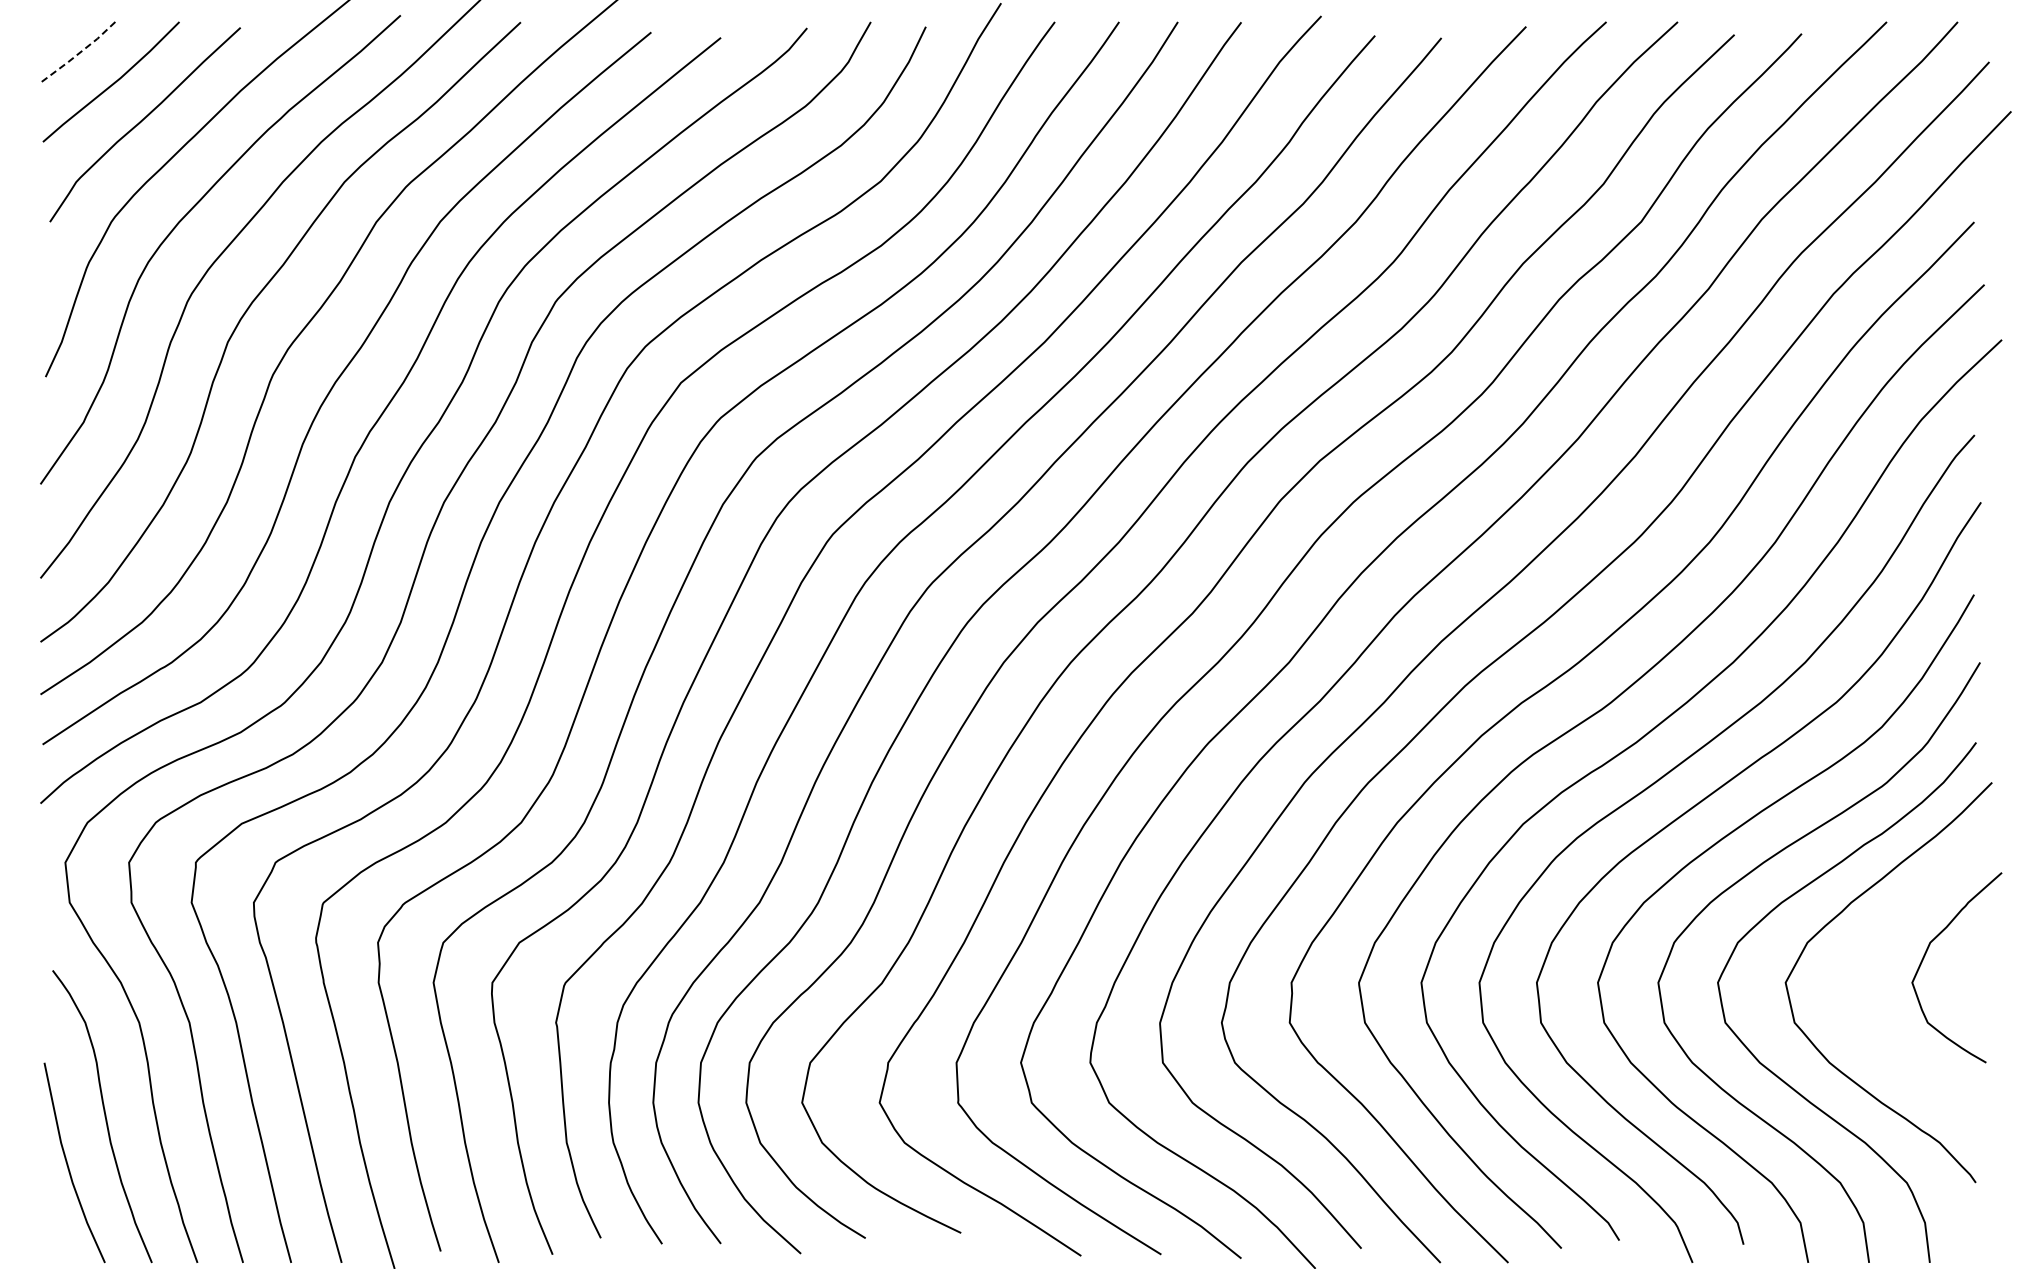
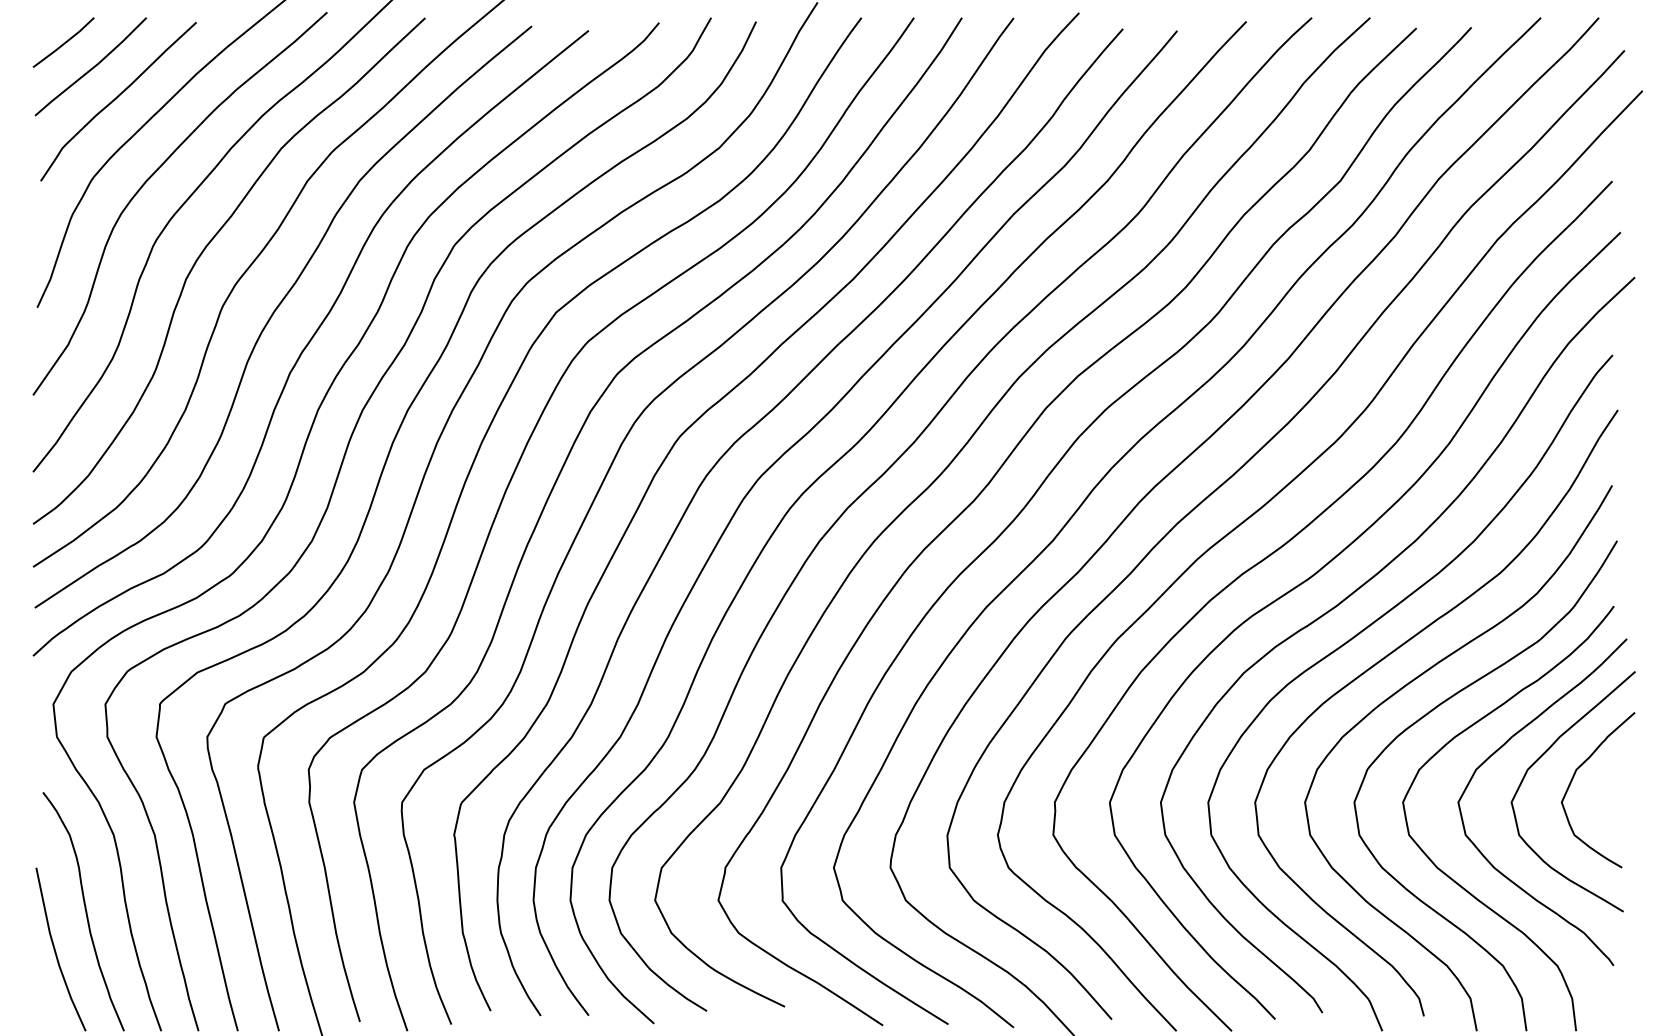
line: (79, 53) -> (64, 43), dashed -> solid
curve: (1886, 928) -> (1540, 758), added

